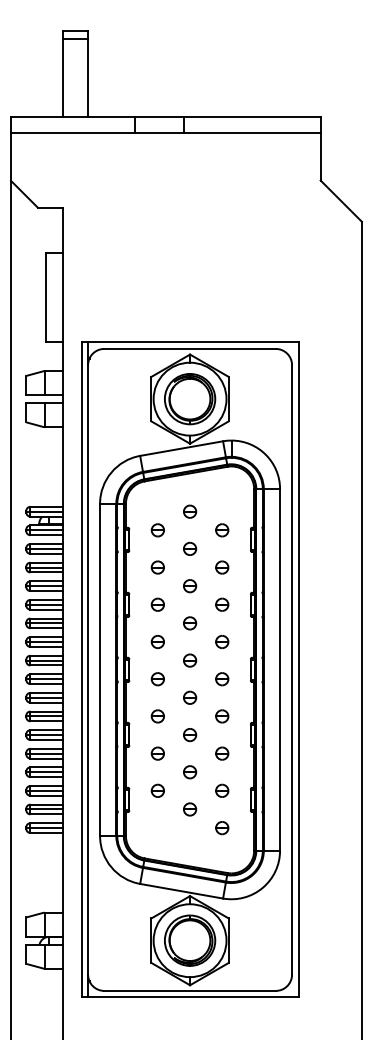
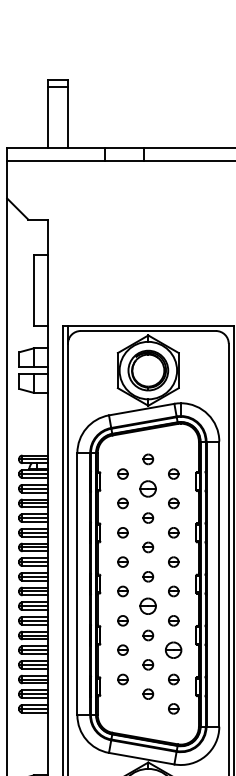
part: (190, 548) -> (148, 488), size x1.6
part: (190, 697) -> (148, 605), size x1.6
part: (222, 753) -> (173, 650), size x1.6

